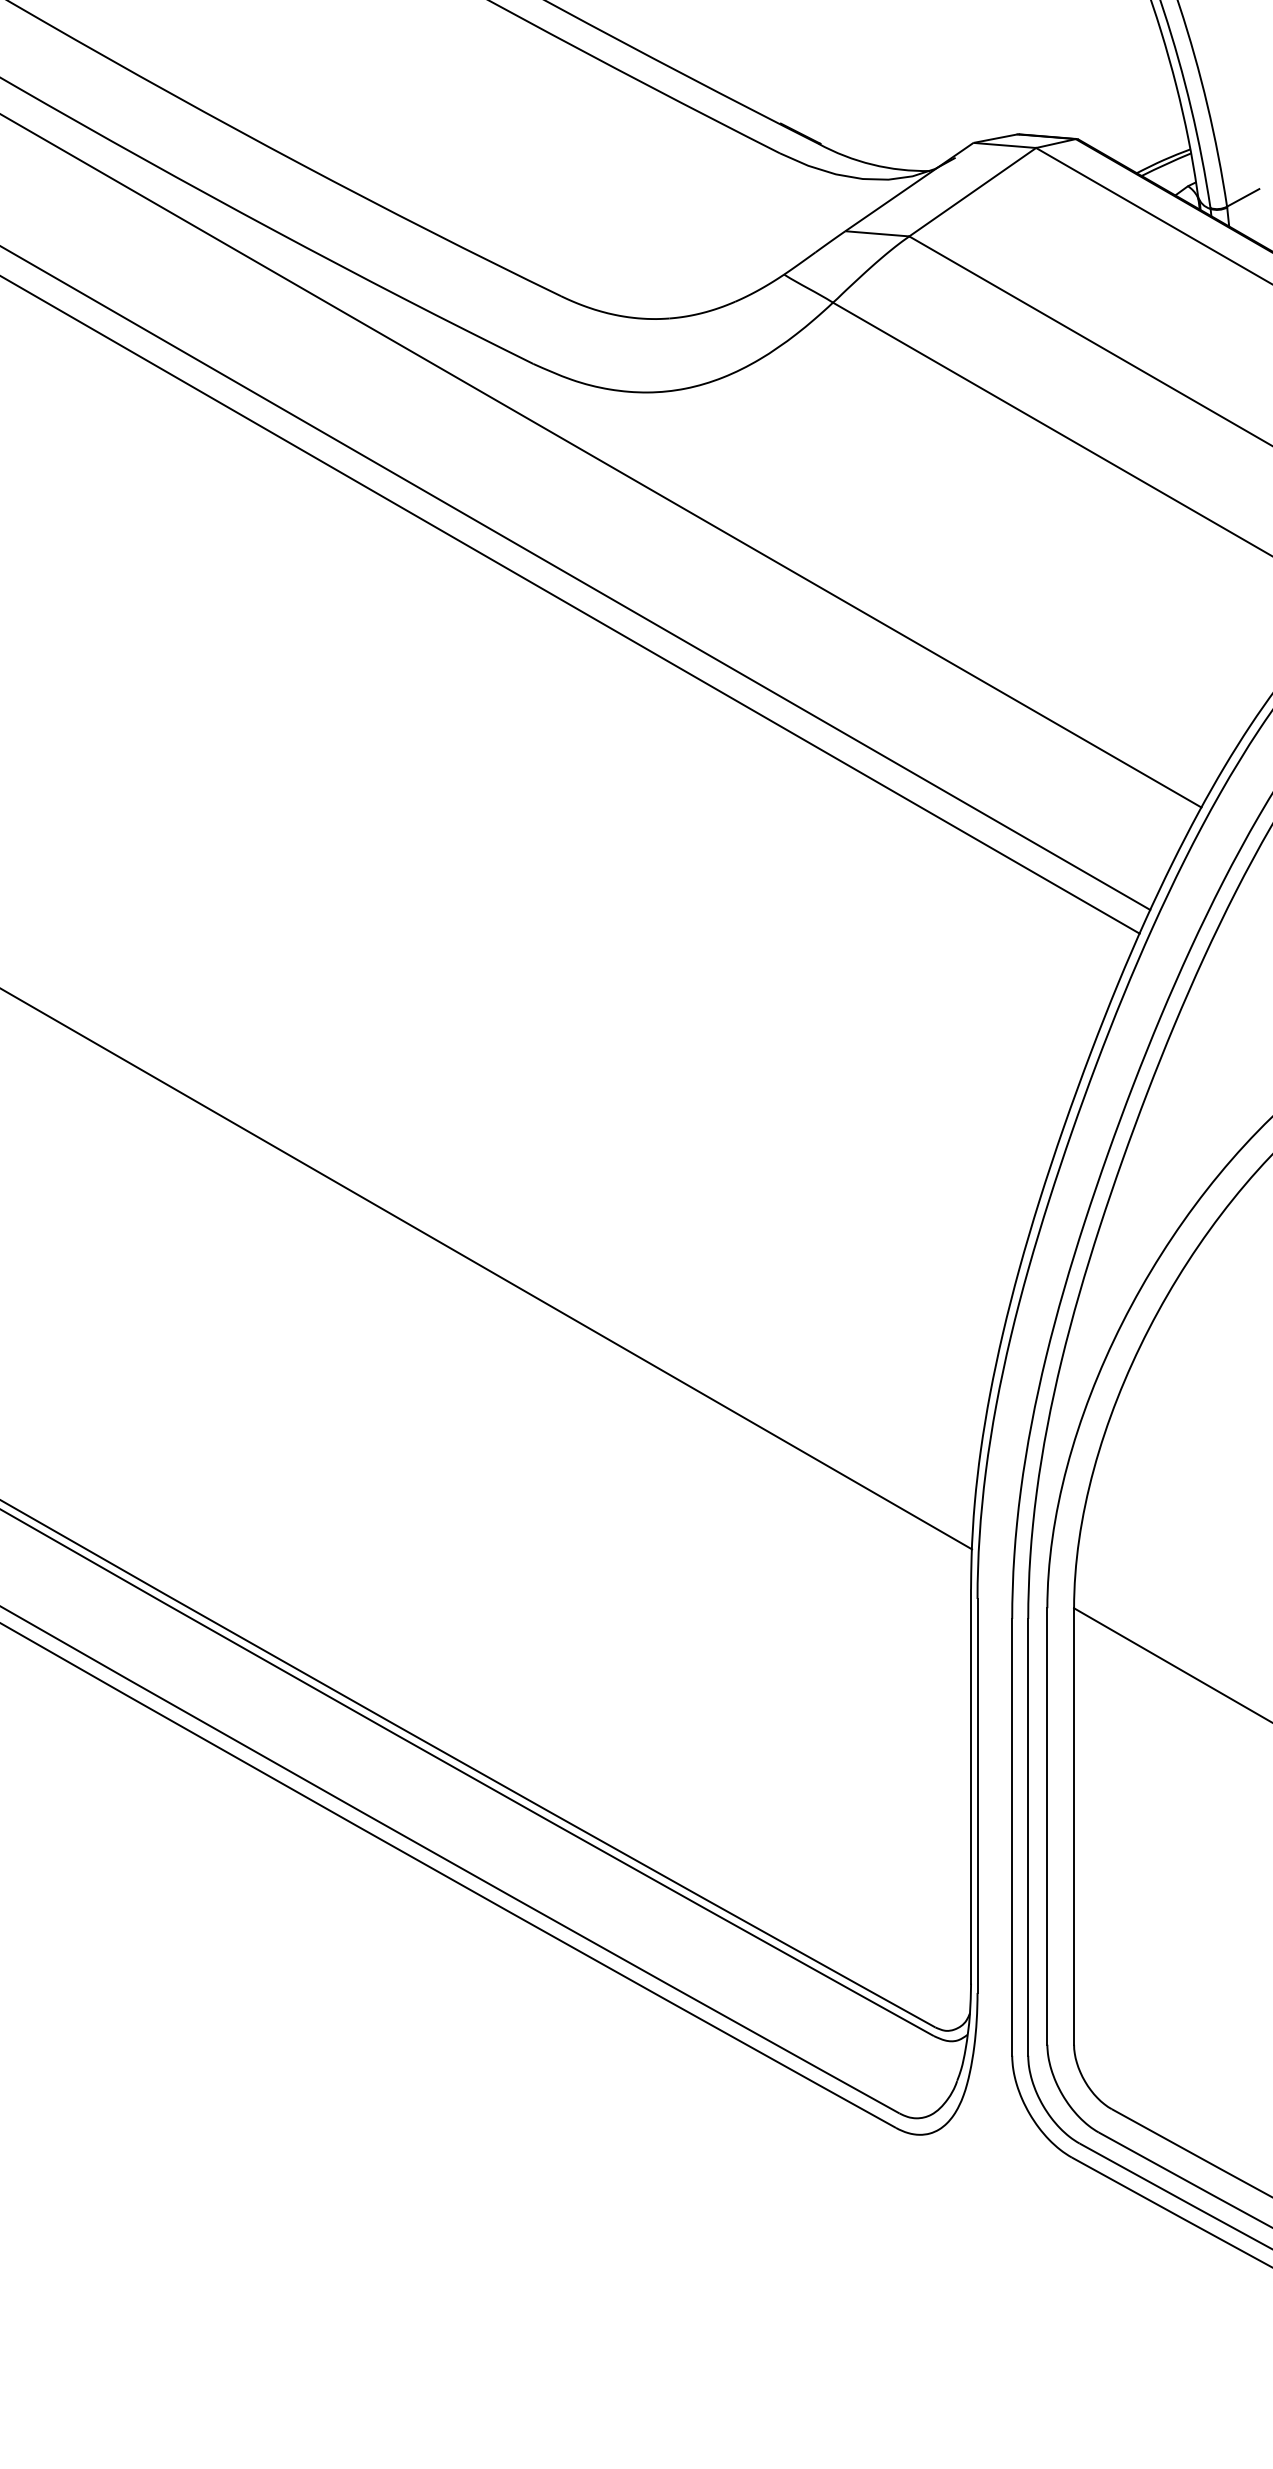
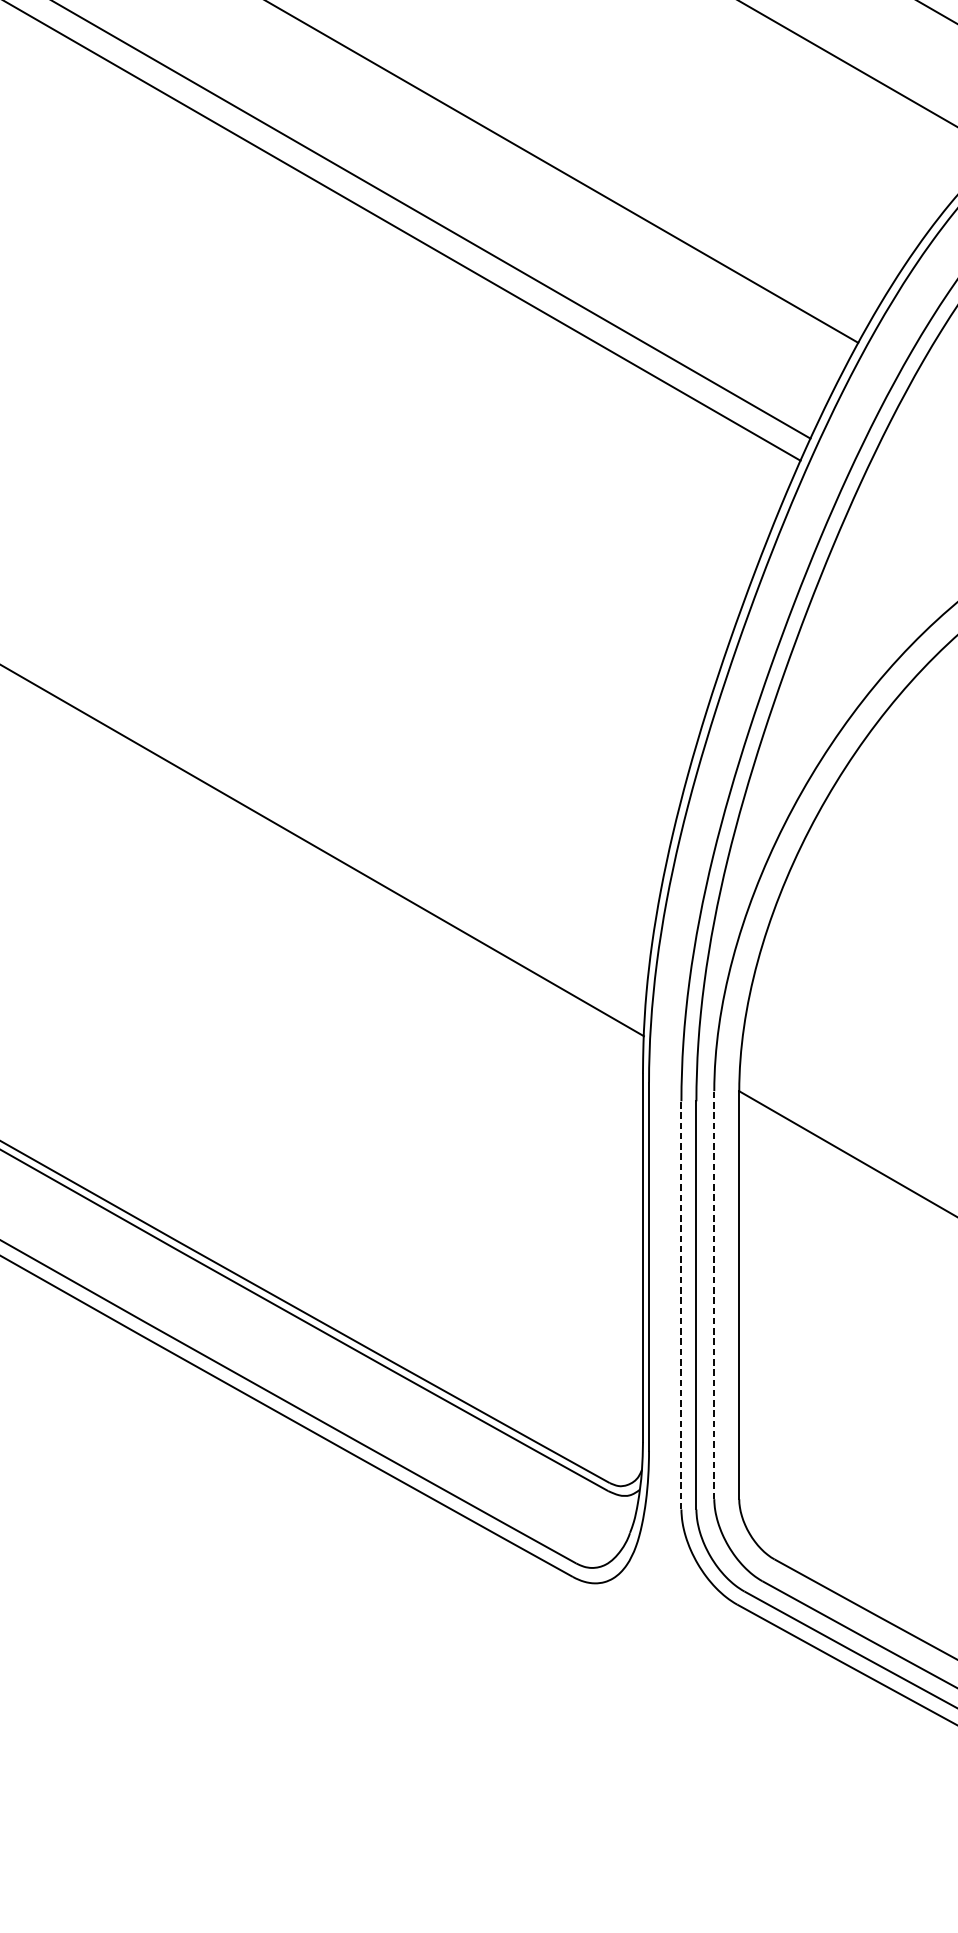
line: (1047, 1825) -> (714, 1294), solid -> dashed
line: (1012, 1836) -> (681, 1304), solid -> dashed

